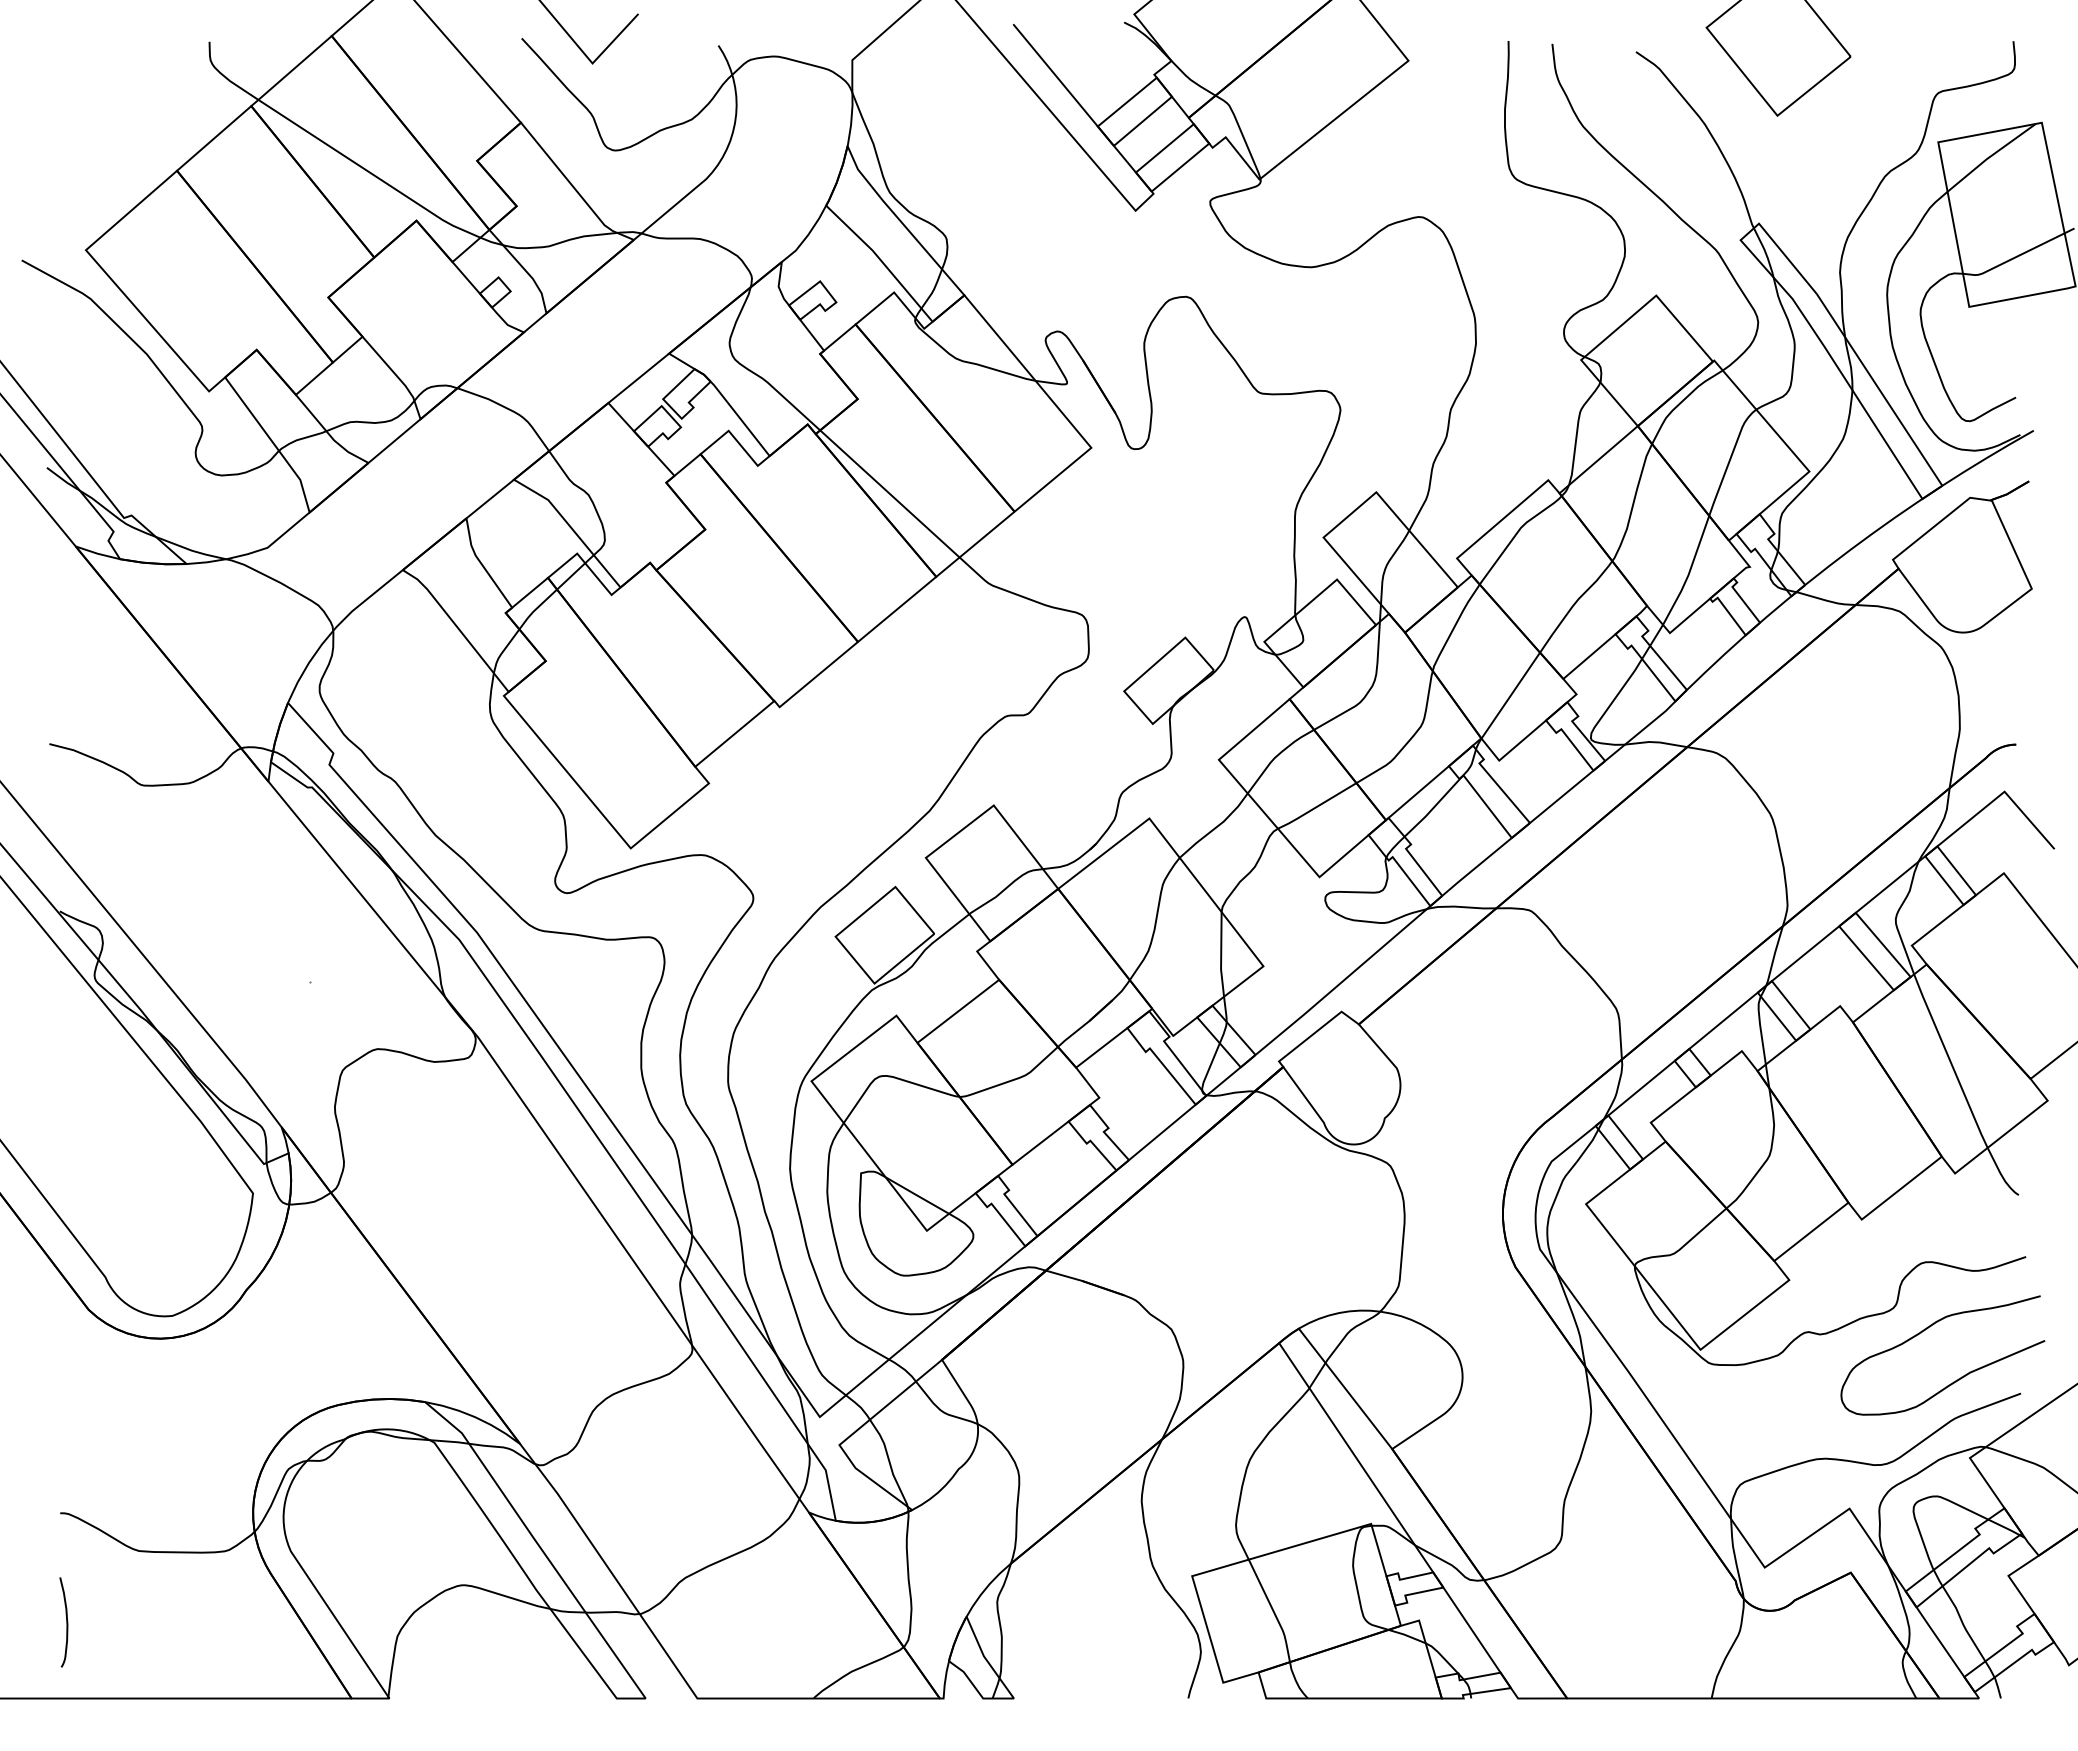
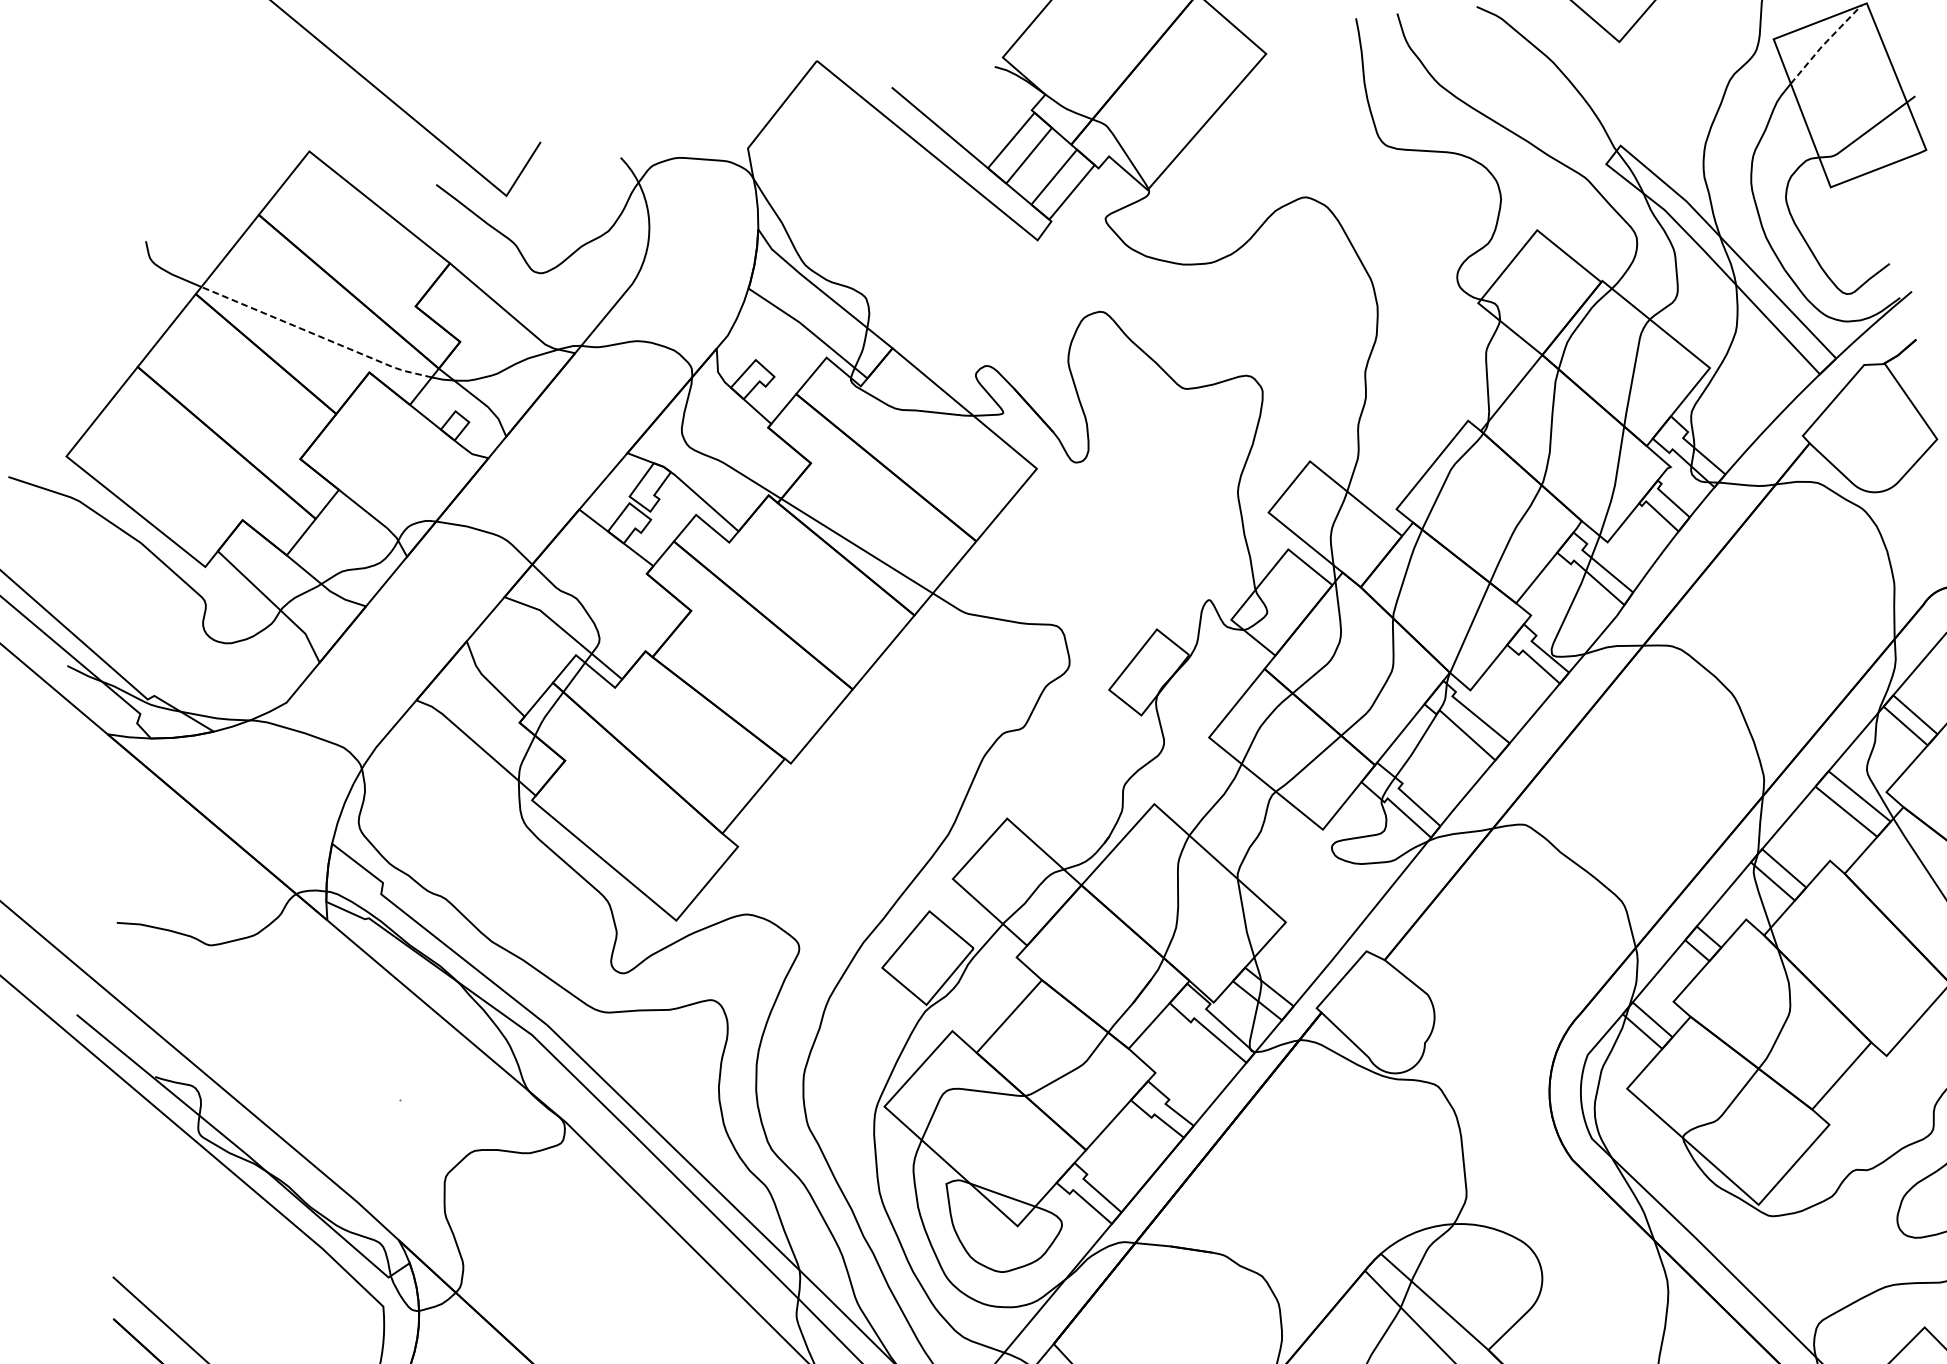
line: (1990, 156) -> (1824, 43), solid -> dashed
line: (368, 171) -> (316, 334), solid -> dashed

